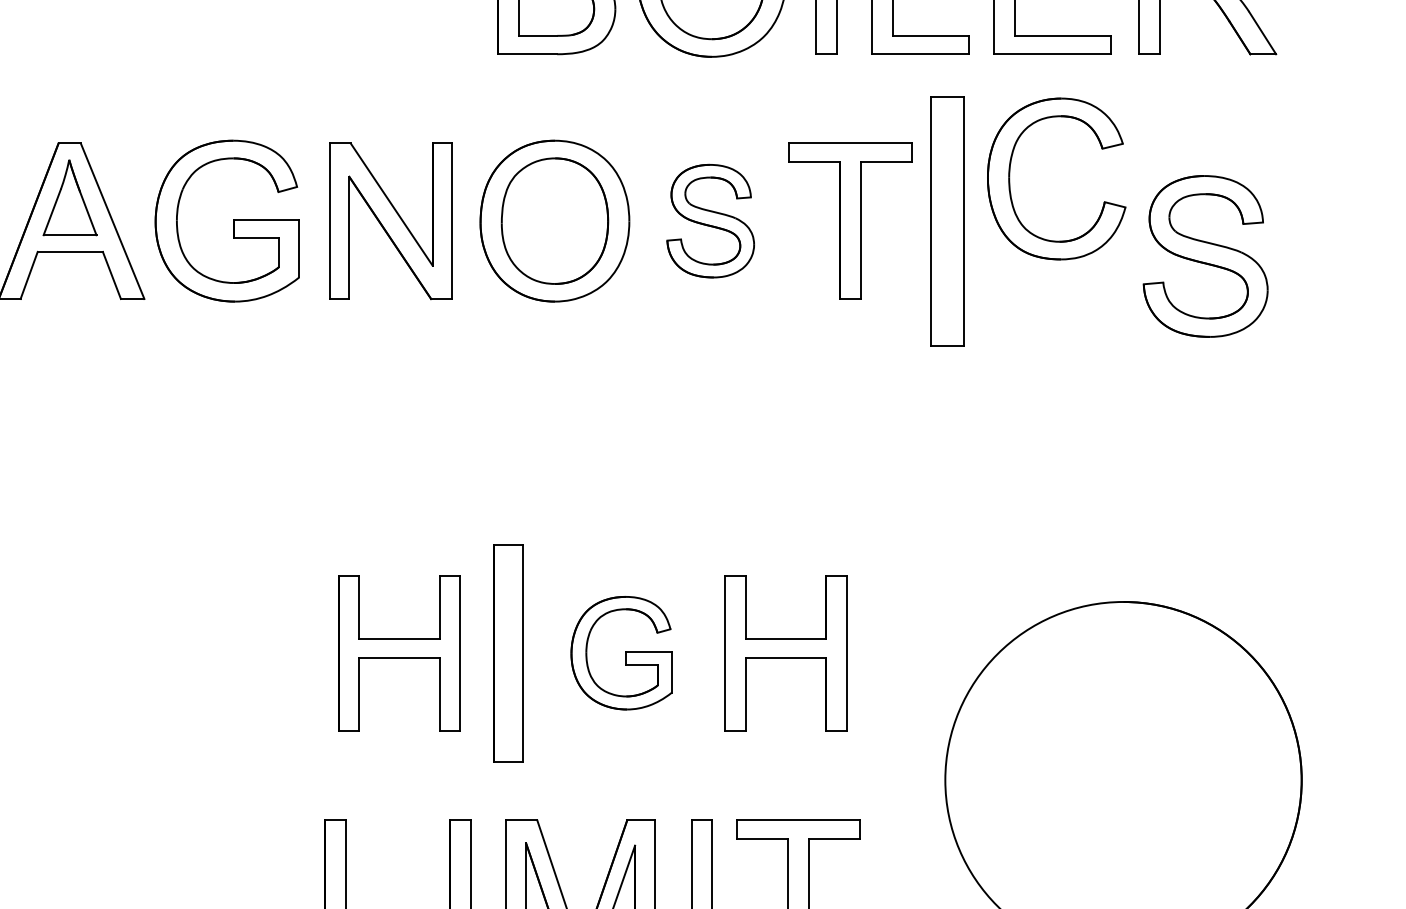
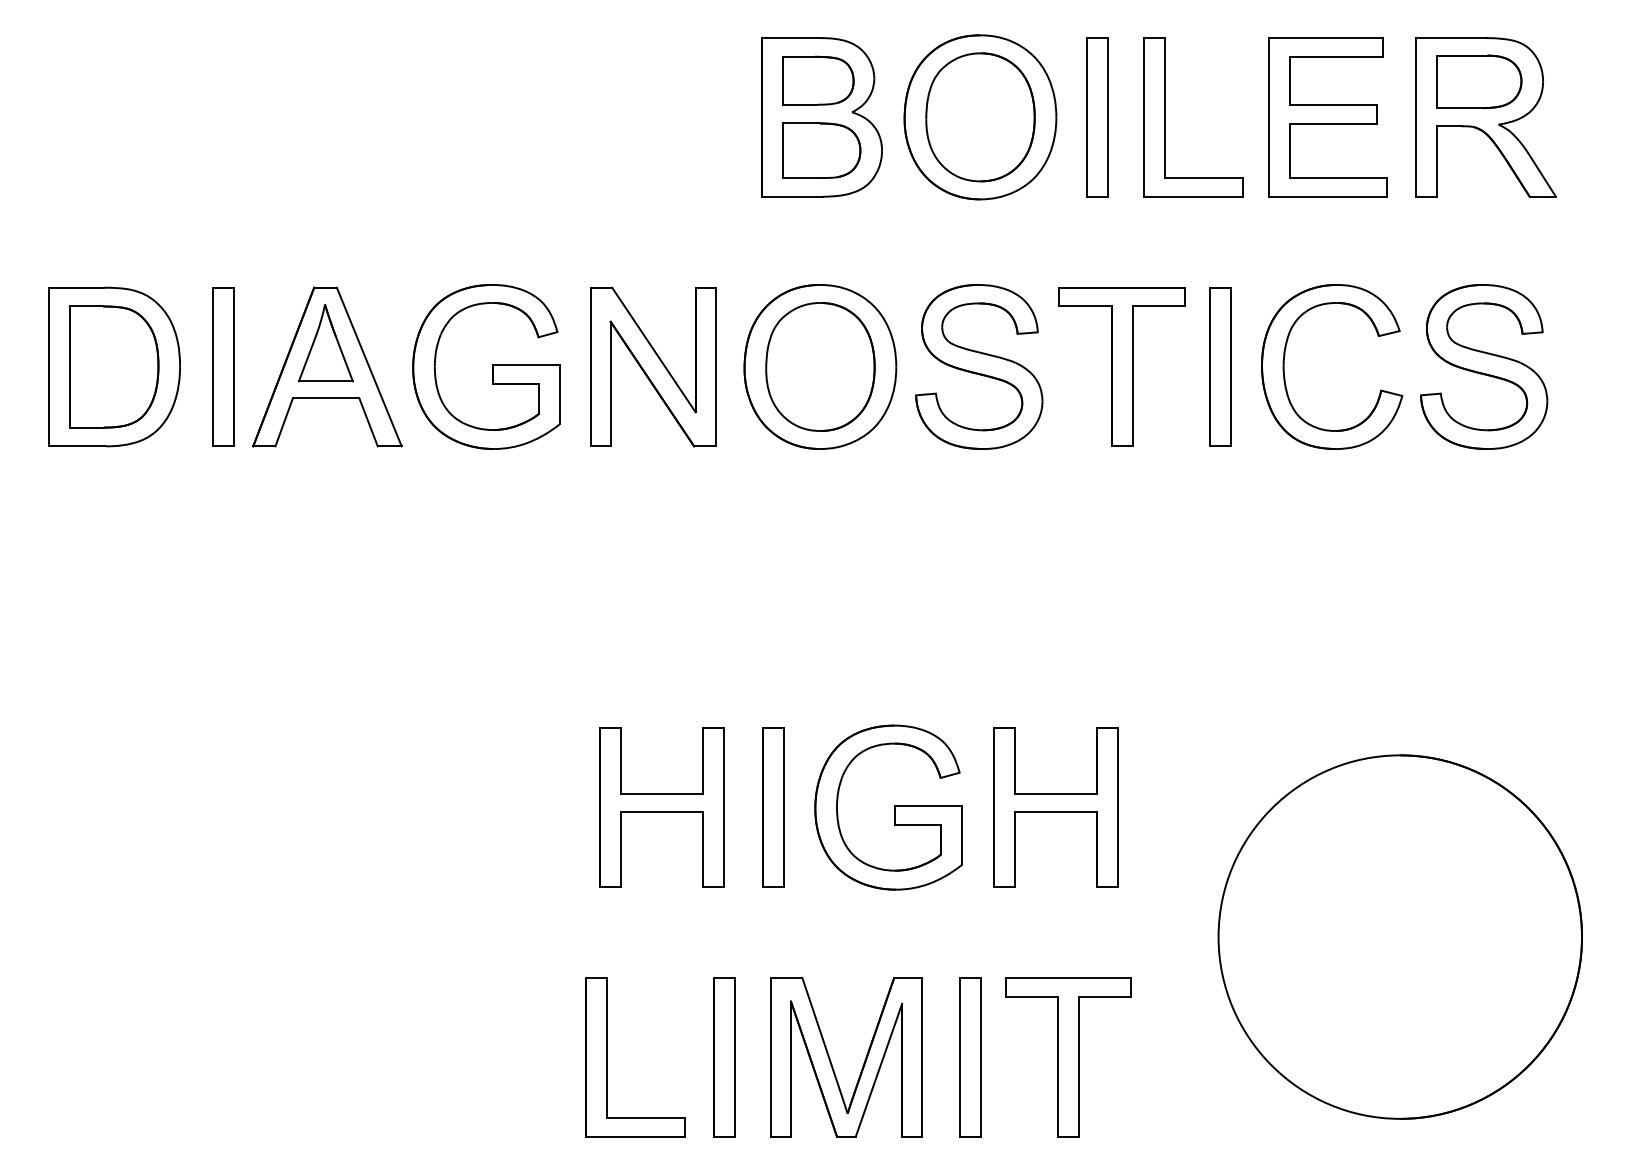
part: (1009, 178) -> (1284, 366), moved
part: (710, 220) -> (979, 366), size x1.43
part: (947, 220) -> (1220, 366), size x0.62
part: (1206, 255) -> (1484, 366), moved
part: (508, 653) -> (773, 807), size x0.71
part: (621, 653) -> (888, 807), size x1.43

